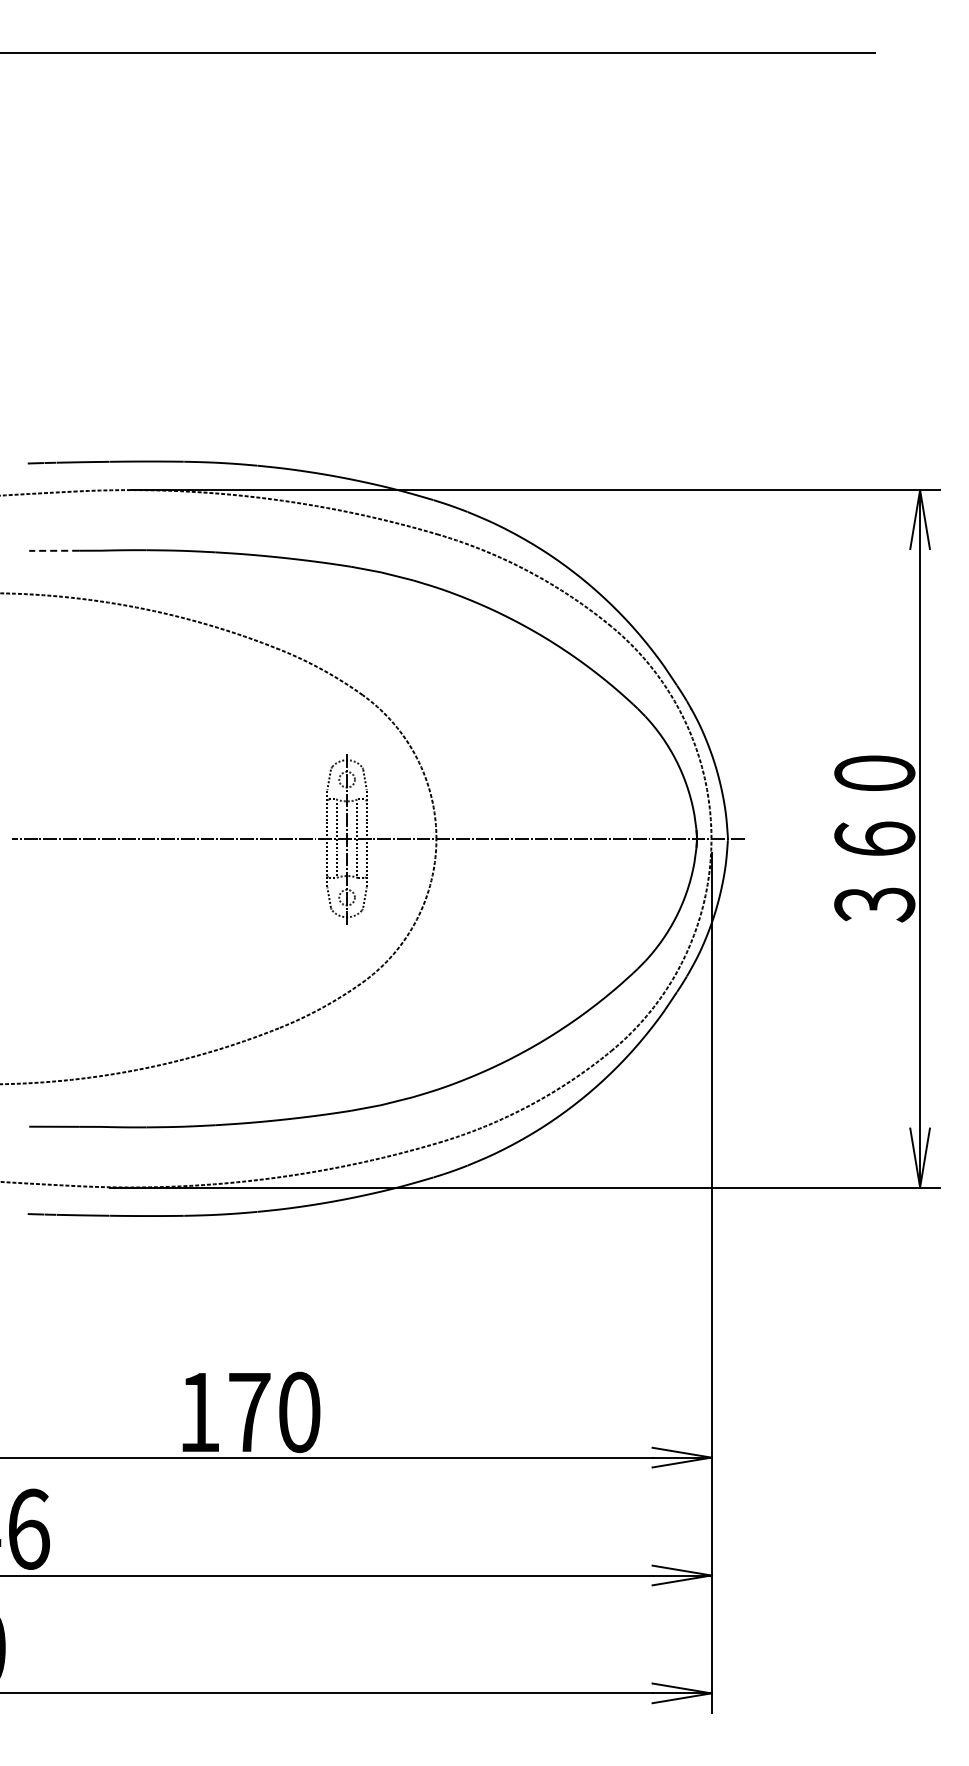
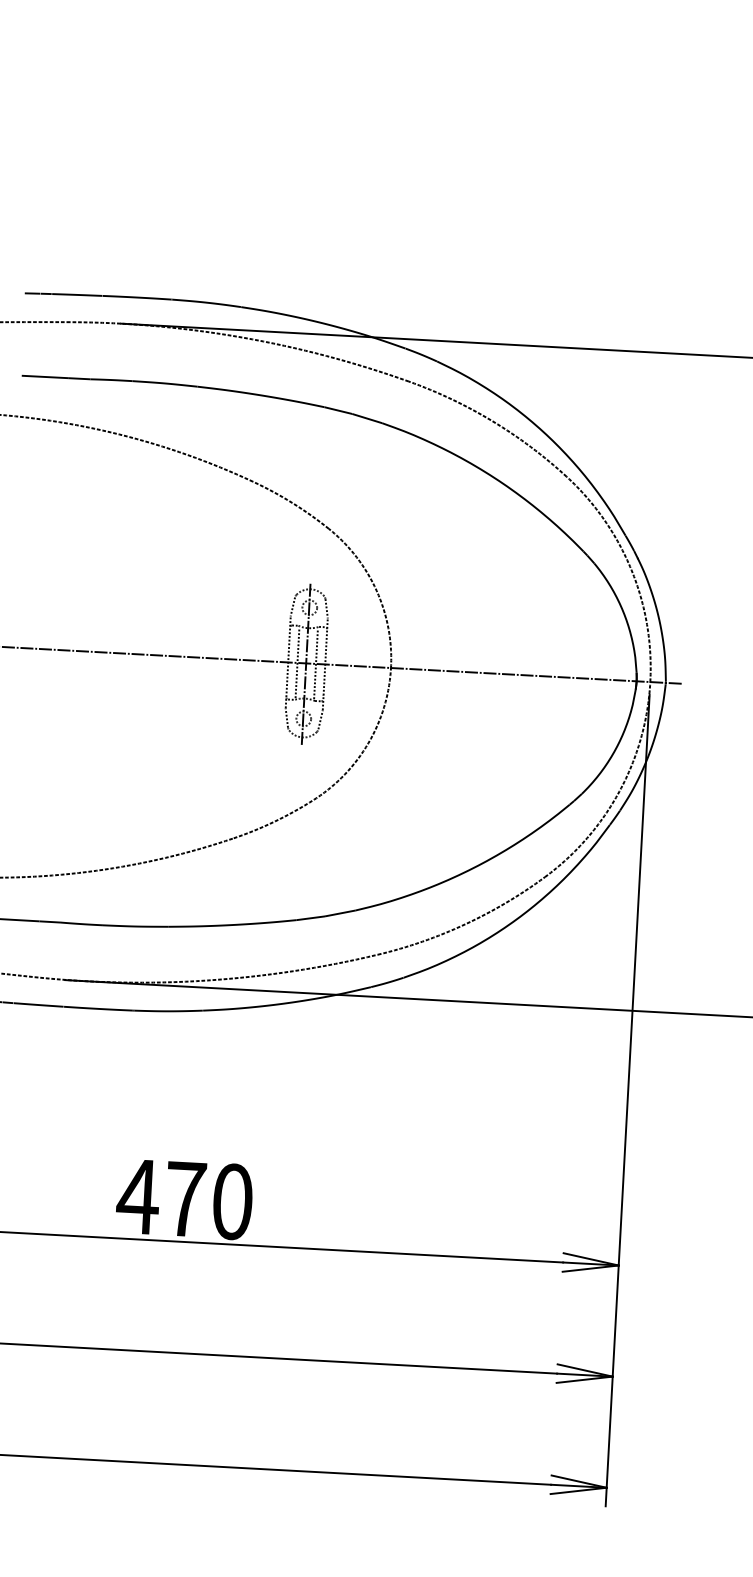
line: (54, 550) -> (45, 376), dashed -> solid
text: (198, 1412) -> (137, 1196), 170 -> 470

